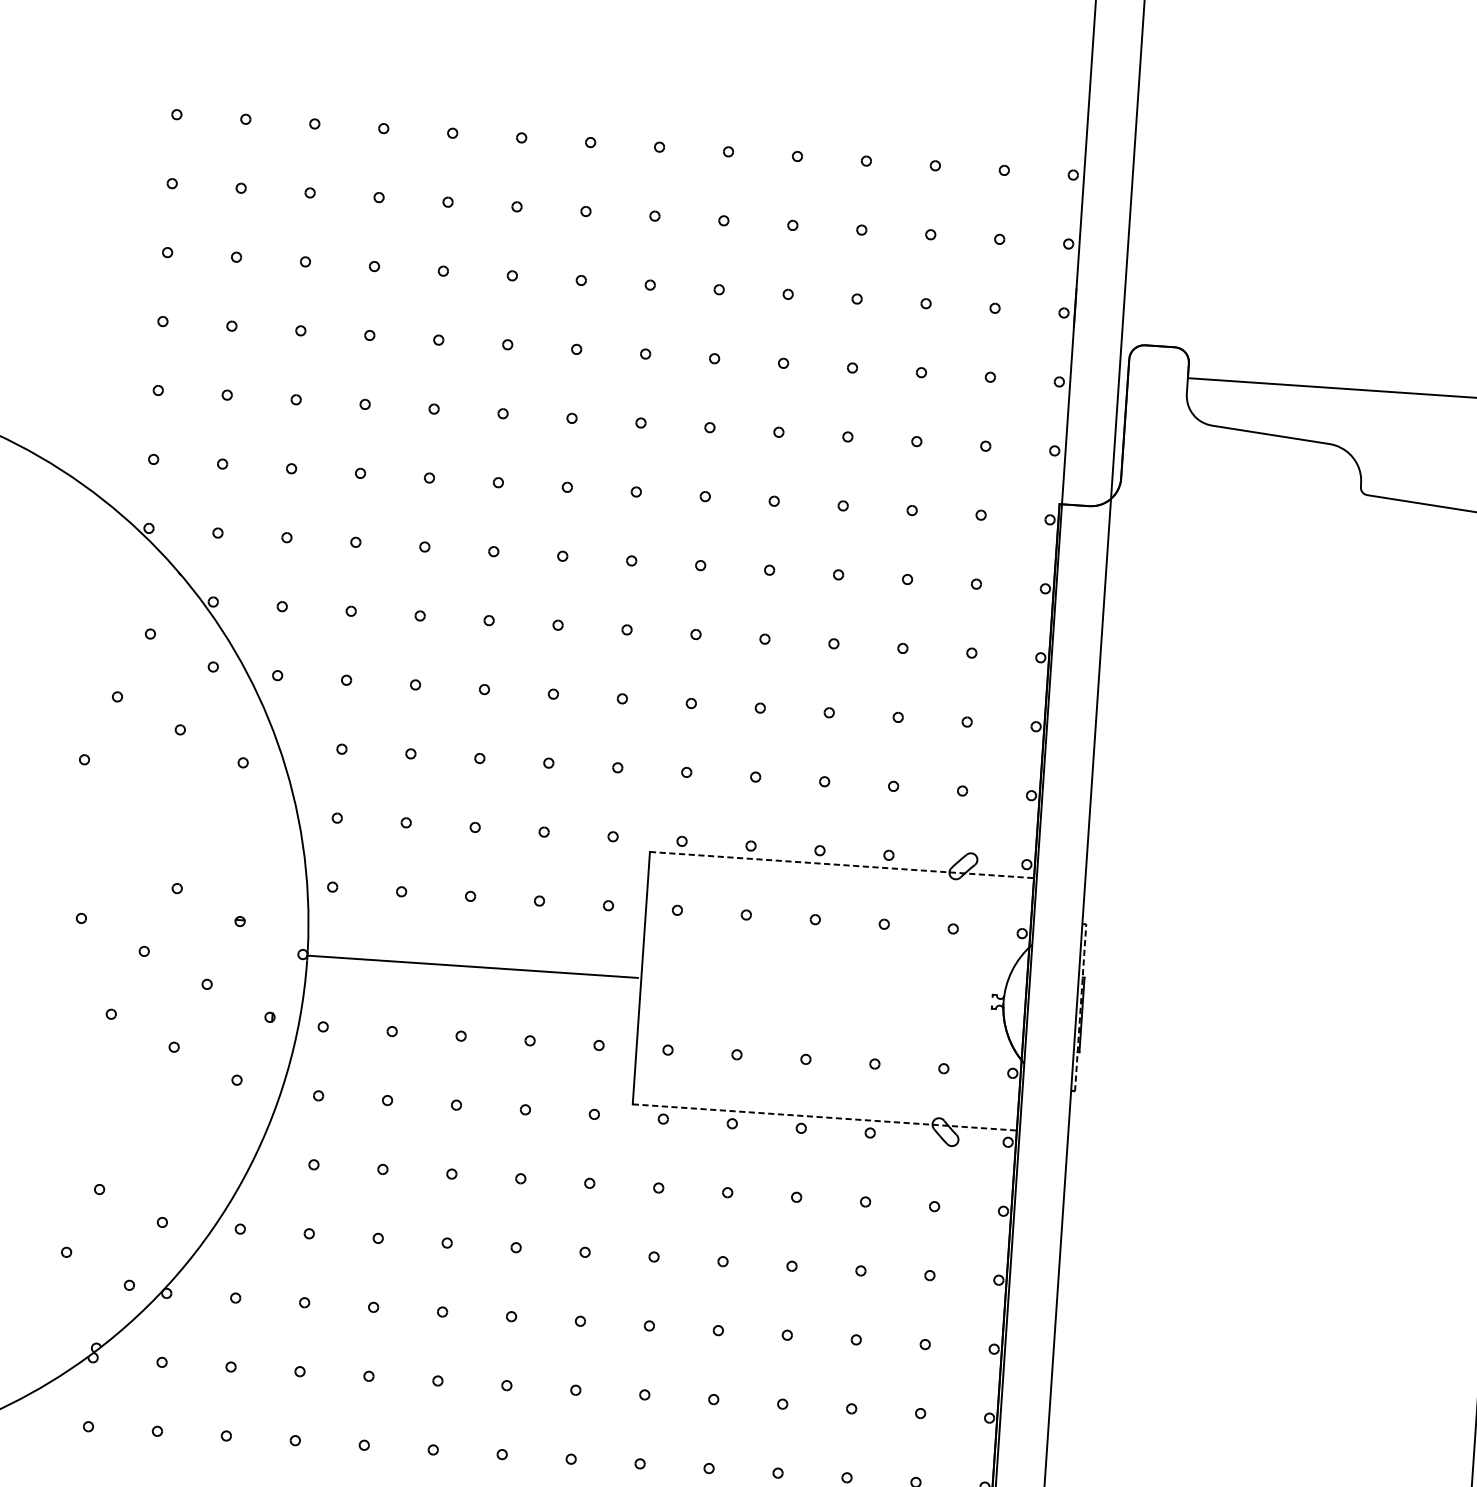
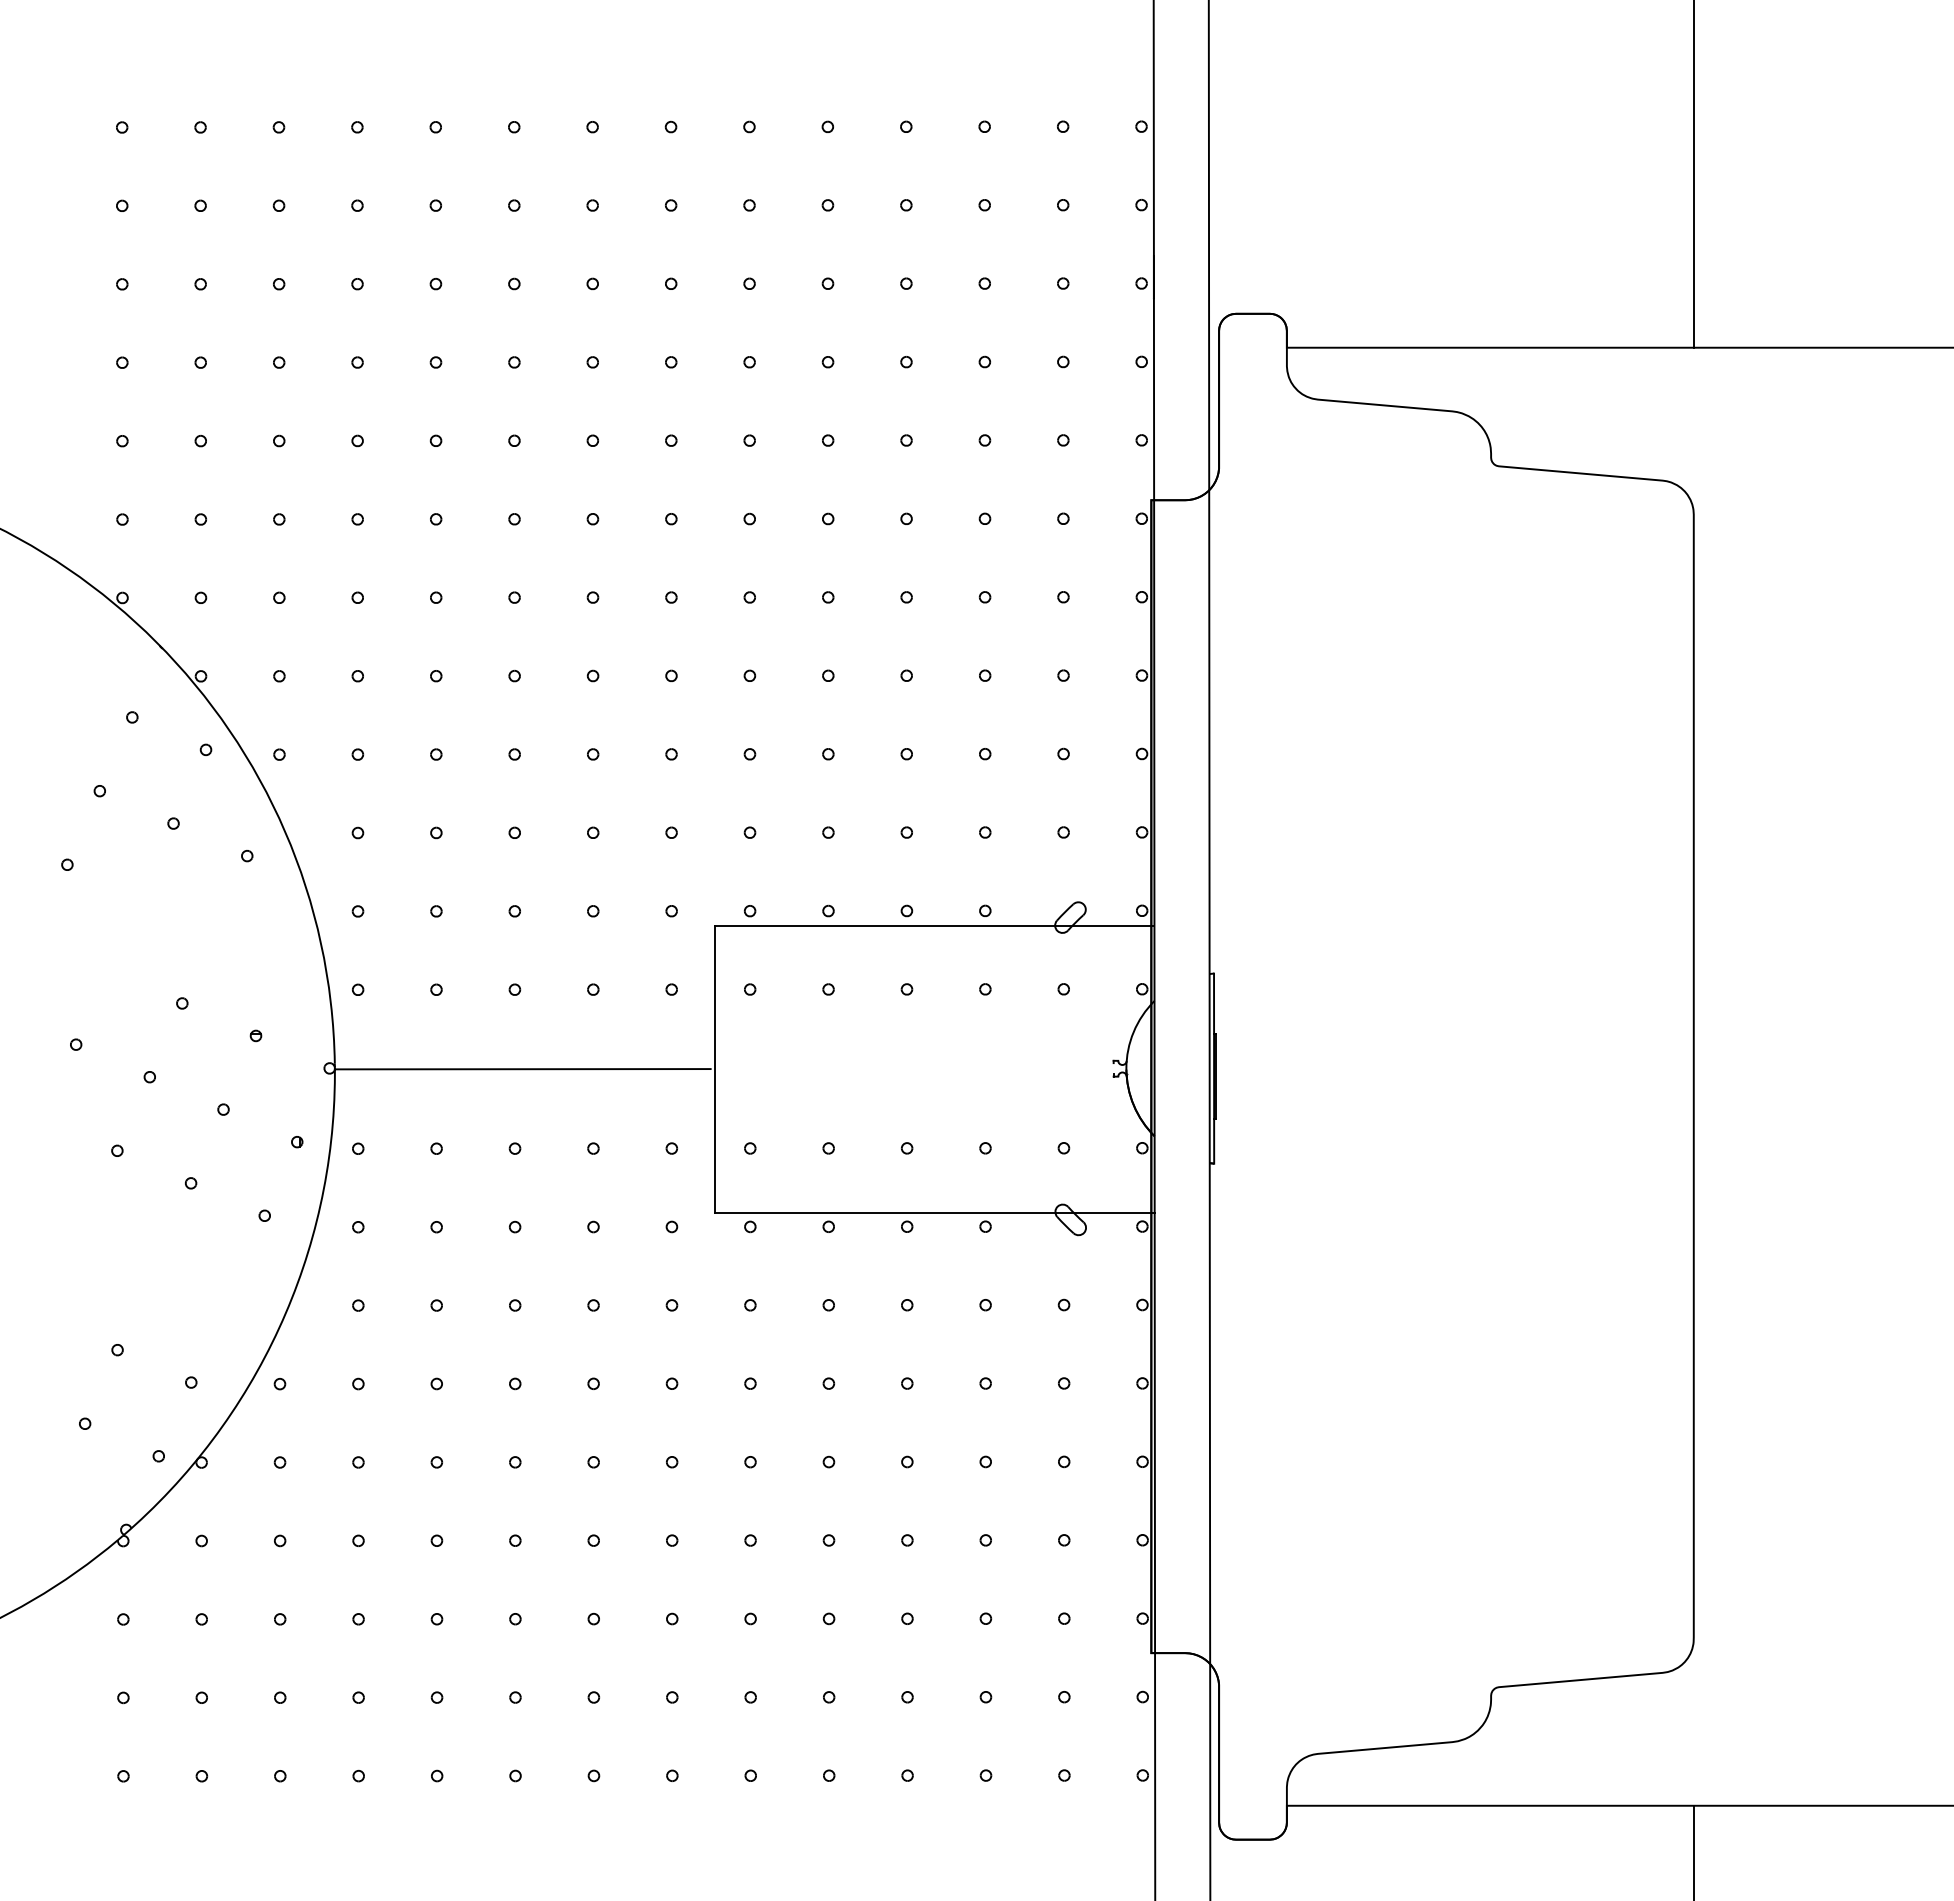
line: (843, 865) -> (934, 925), dashed -> solid
line: (1081, 1007) -> (1214, 1068), dashed -> solid
line: (827, 1117) -> (935, 1212), dashed -> solid

